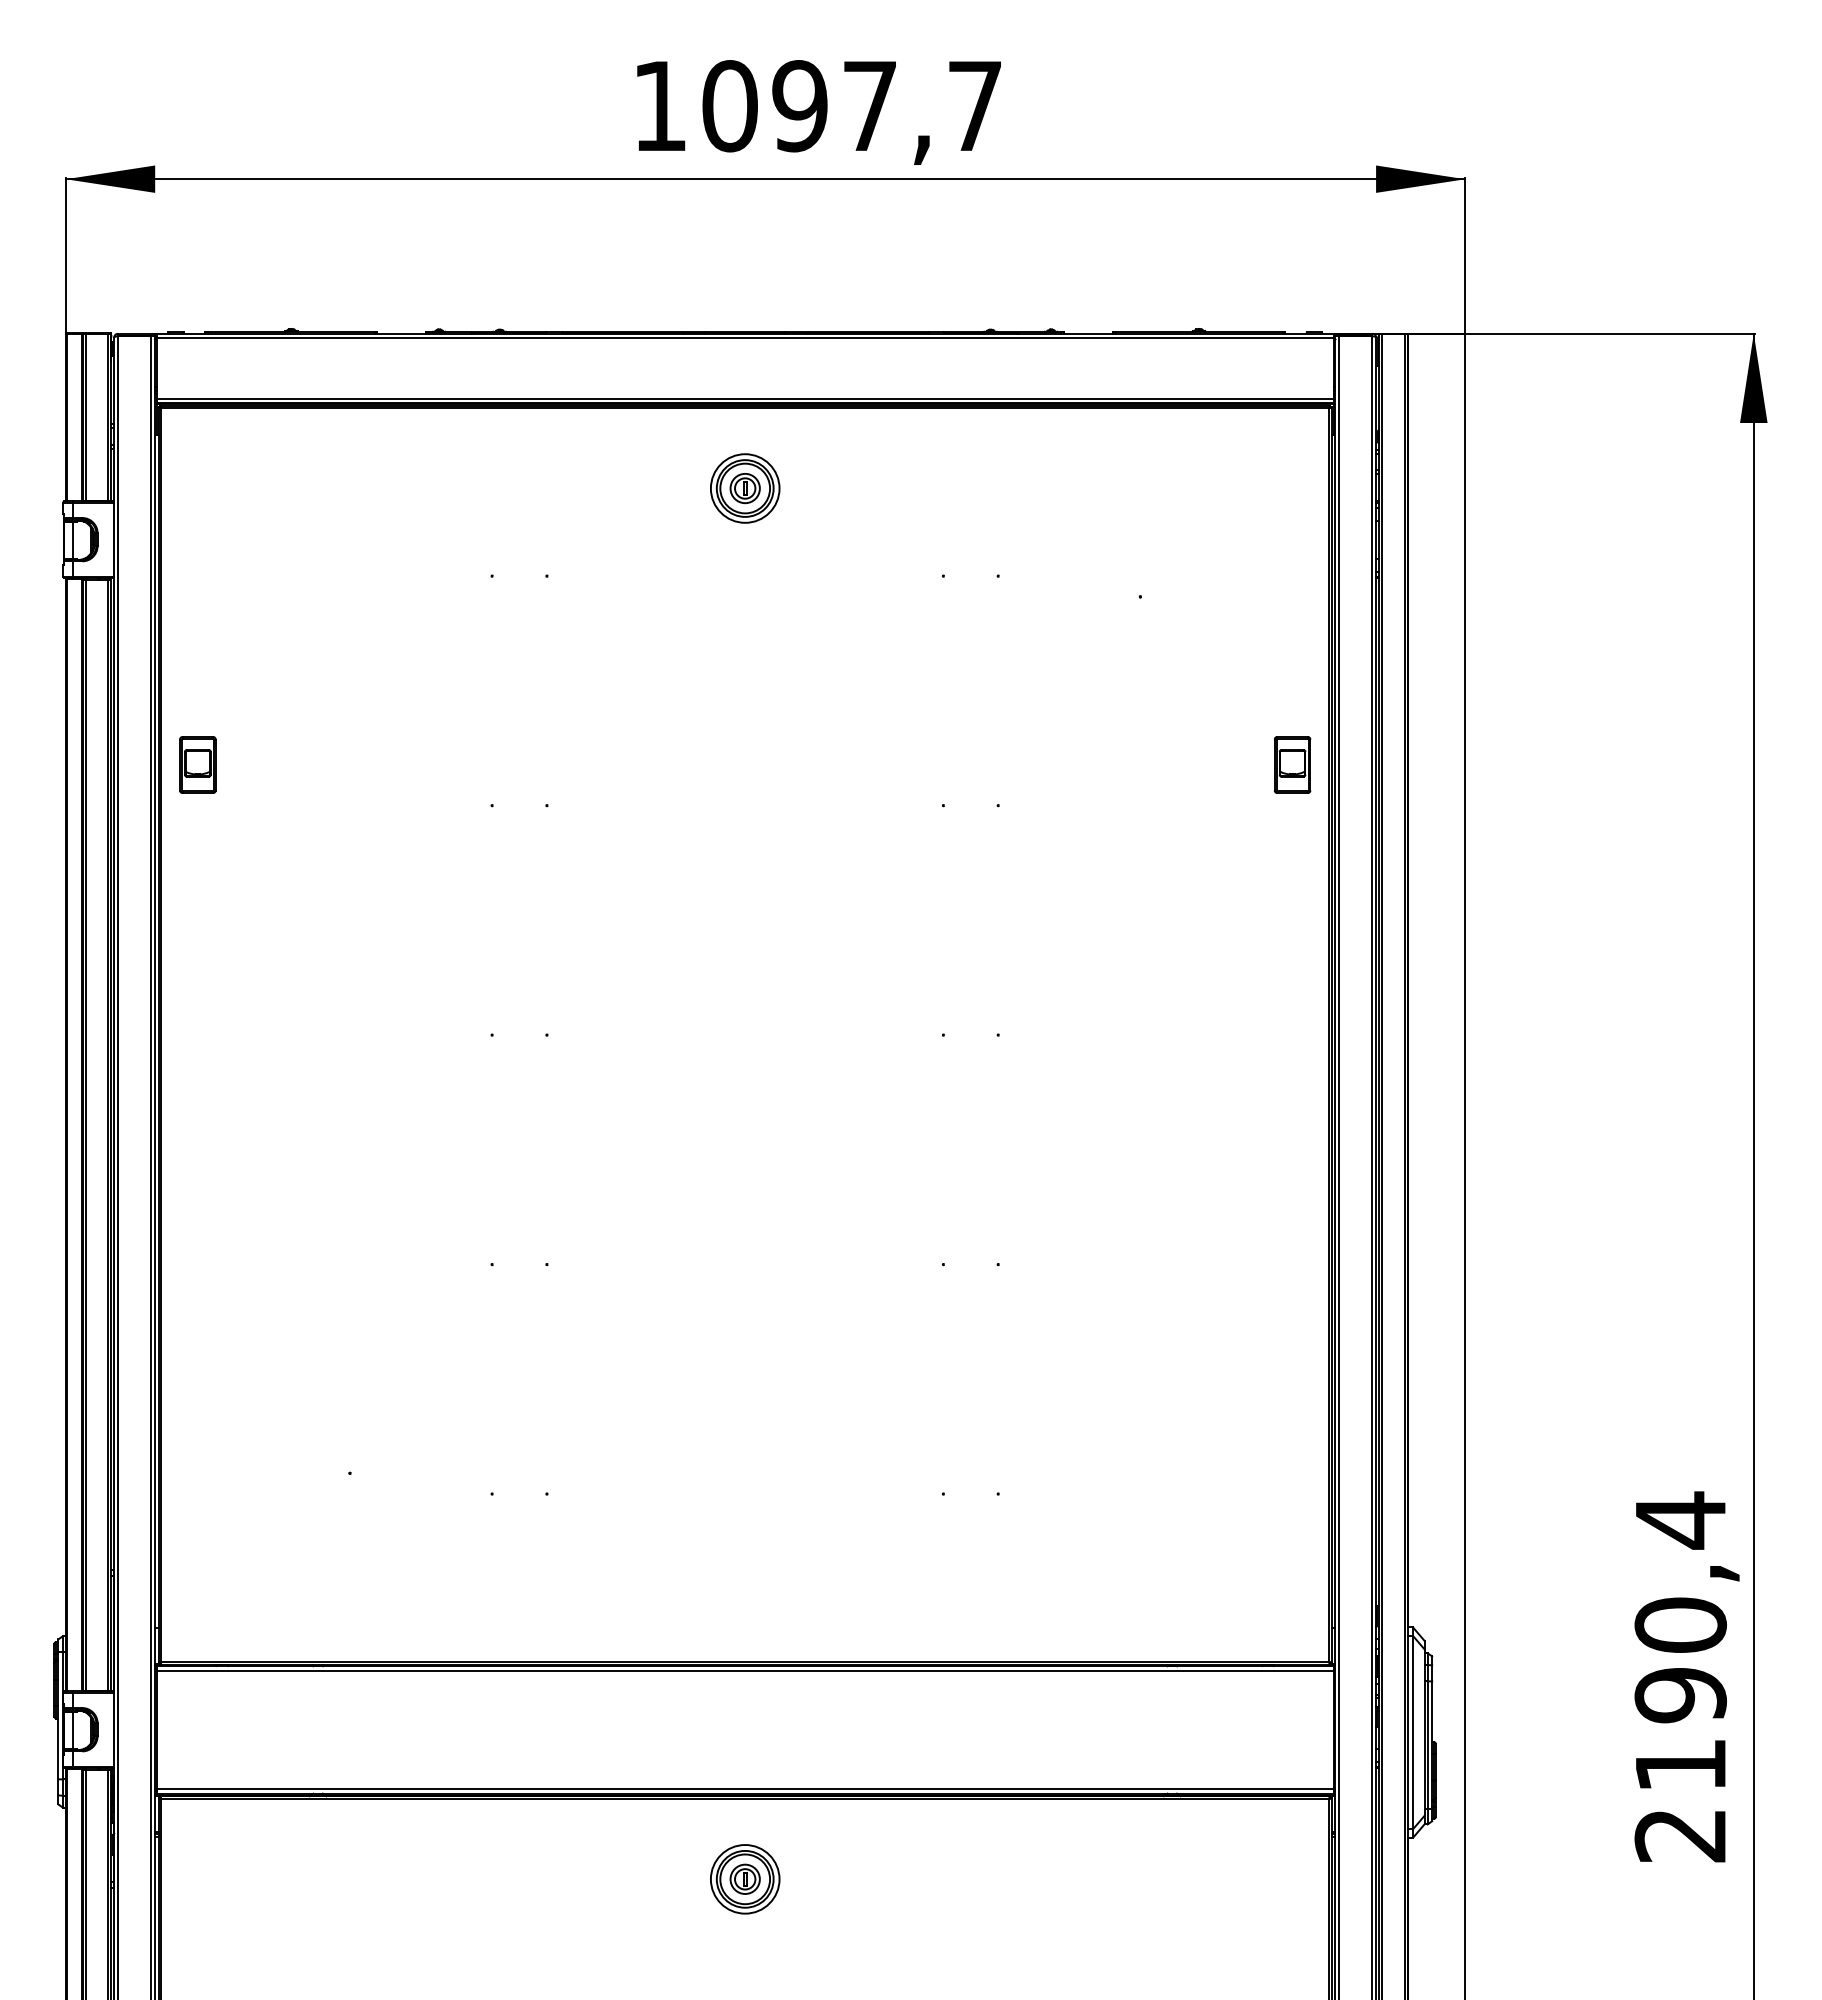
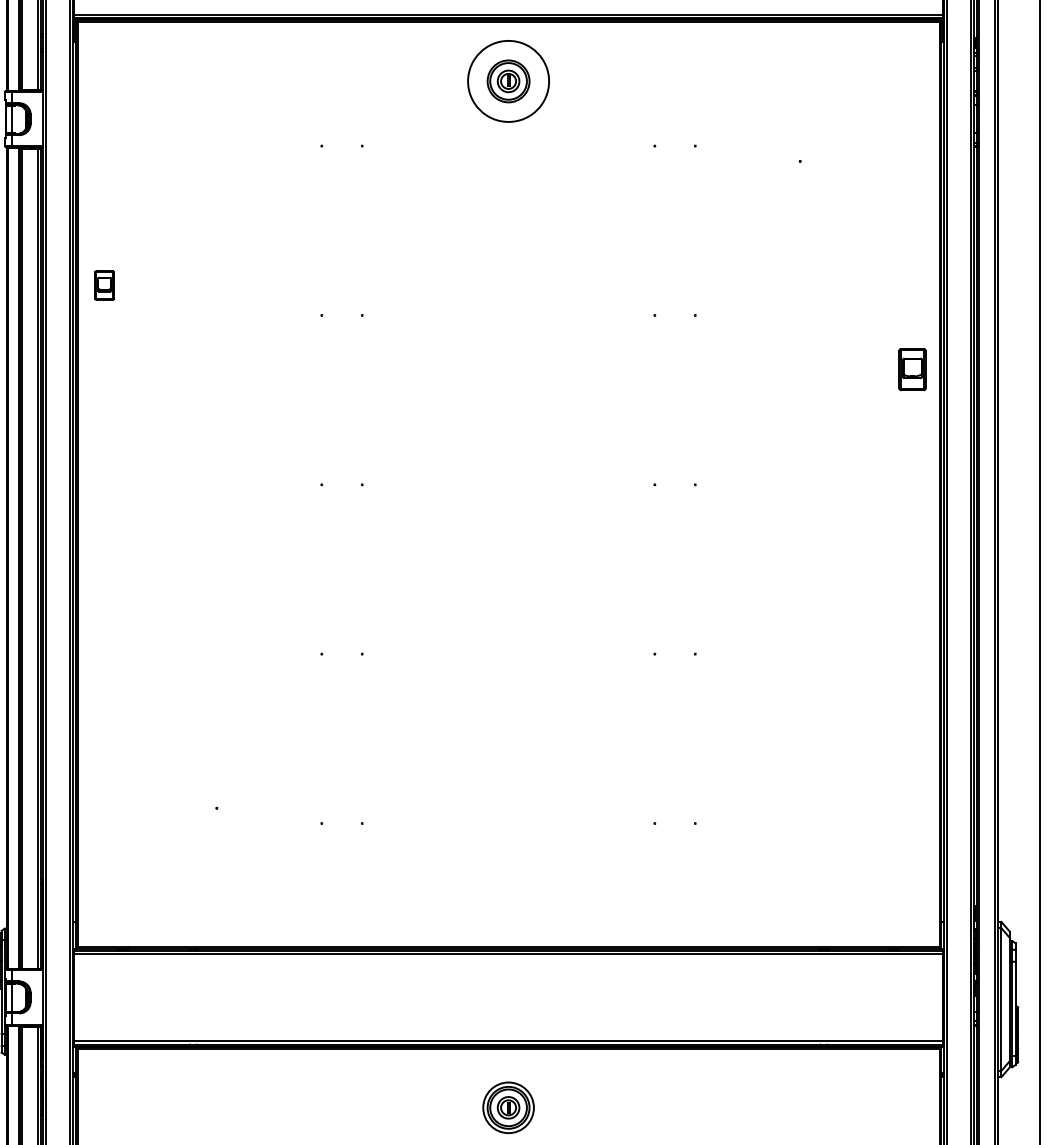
circle: (744, 488) -> (508, 81), size x1.6
part: (197, 764) -> (104, 285), size x0.7
part: (1292, 764) -> (912, 369), moved

